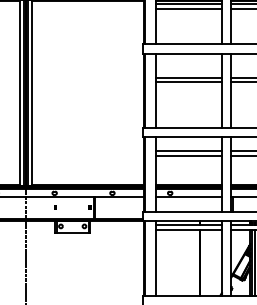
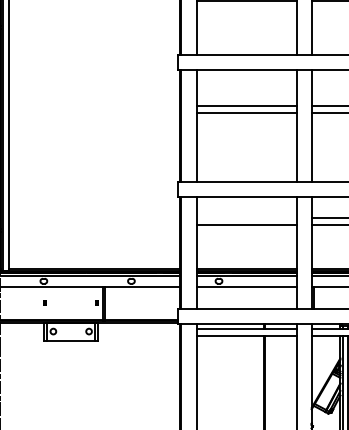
line: (188, 151) -> (246, 217), removed

